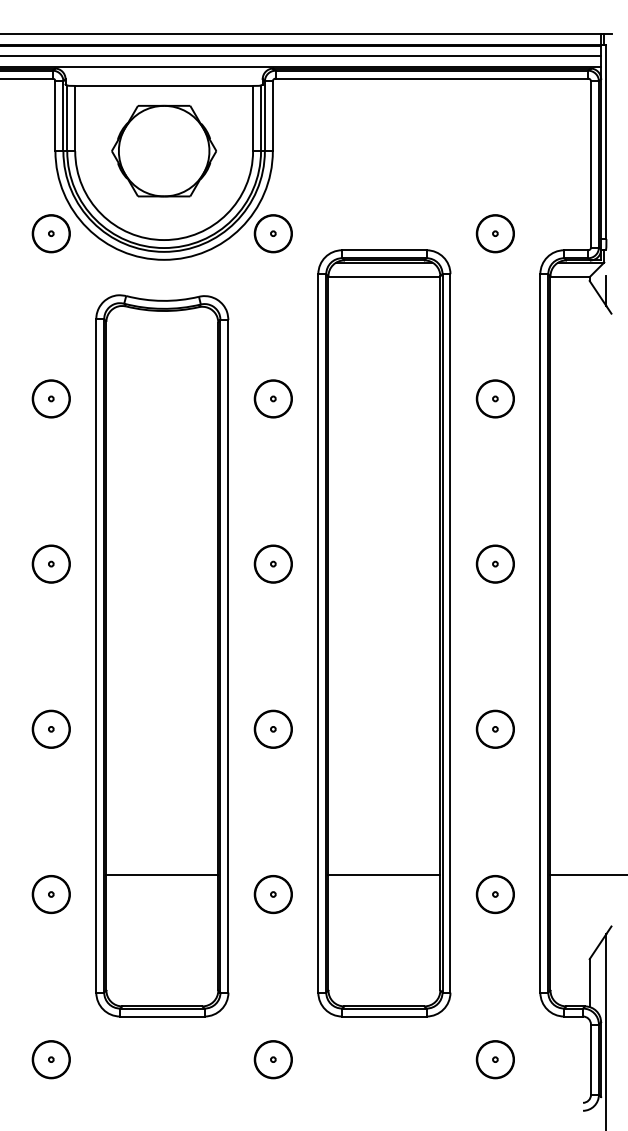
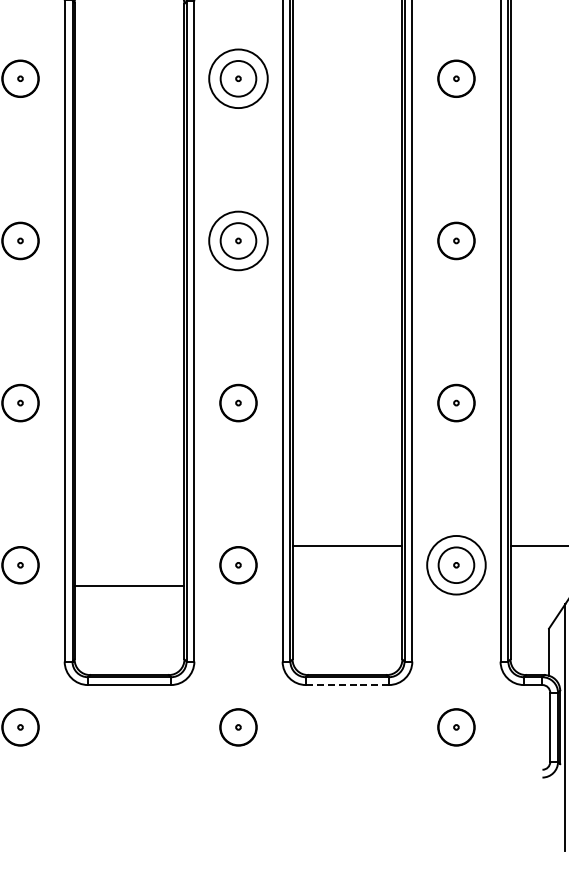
circle: (273, 398) -> (238, 78), size x1.6
circle: (273, 563) -> (238, 240), size x1.6
line: (162, 875) -> (129, 585), moved
circle: (495, 894) -> (456, 565), size x1.6
line: (383, 1016) -> (346, 685), solid -> dashed

